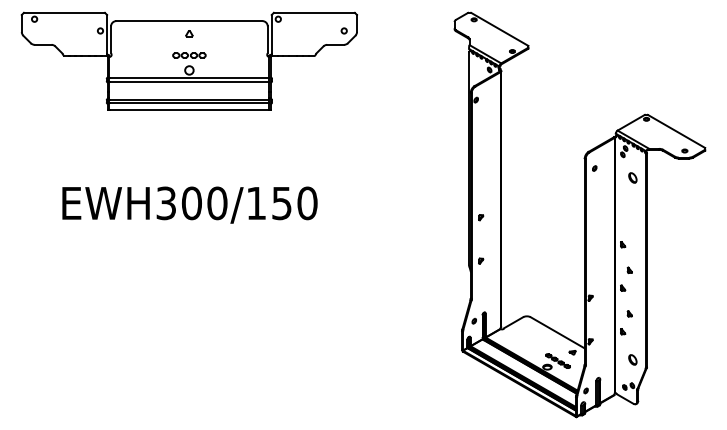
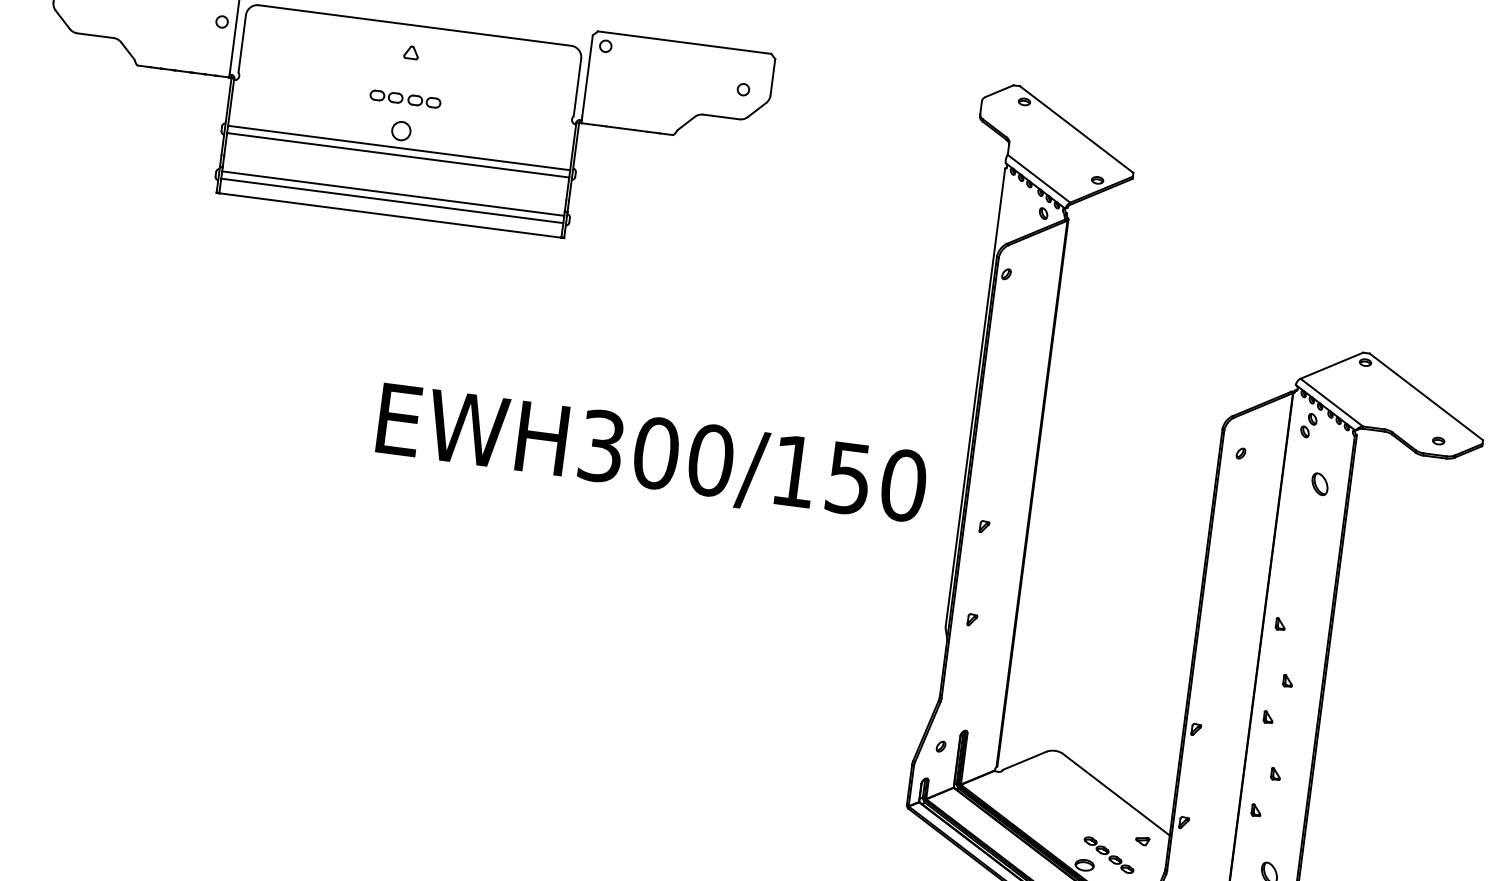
text: (189, 204) -> (650, 455), moved

